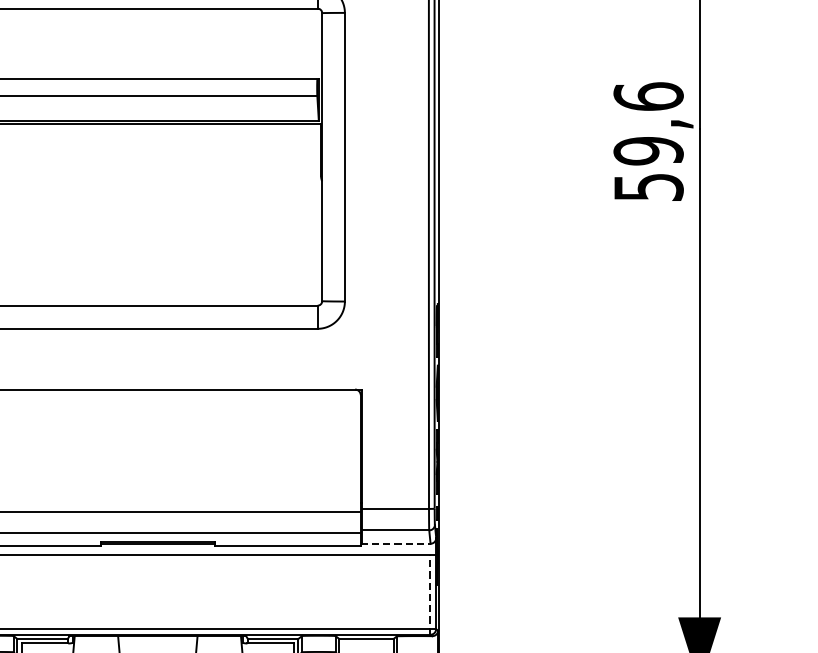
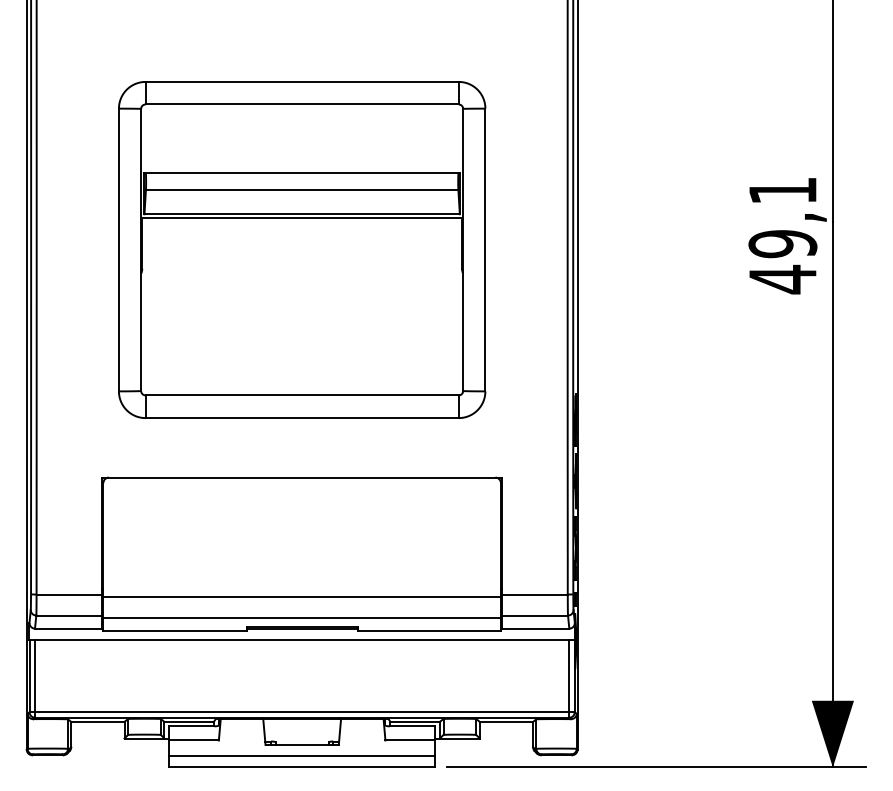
text: (648, 142) -> (782, 235), 59,6 -> 49,1
line: (396, 543) -> (535, 628), dashed -> solid
line: (430, 594) -> (569, 678), dashed -> solid

